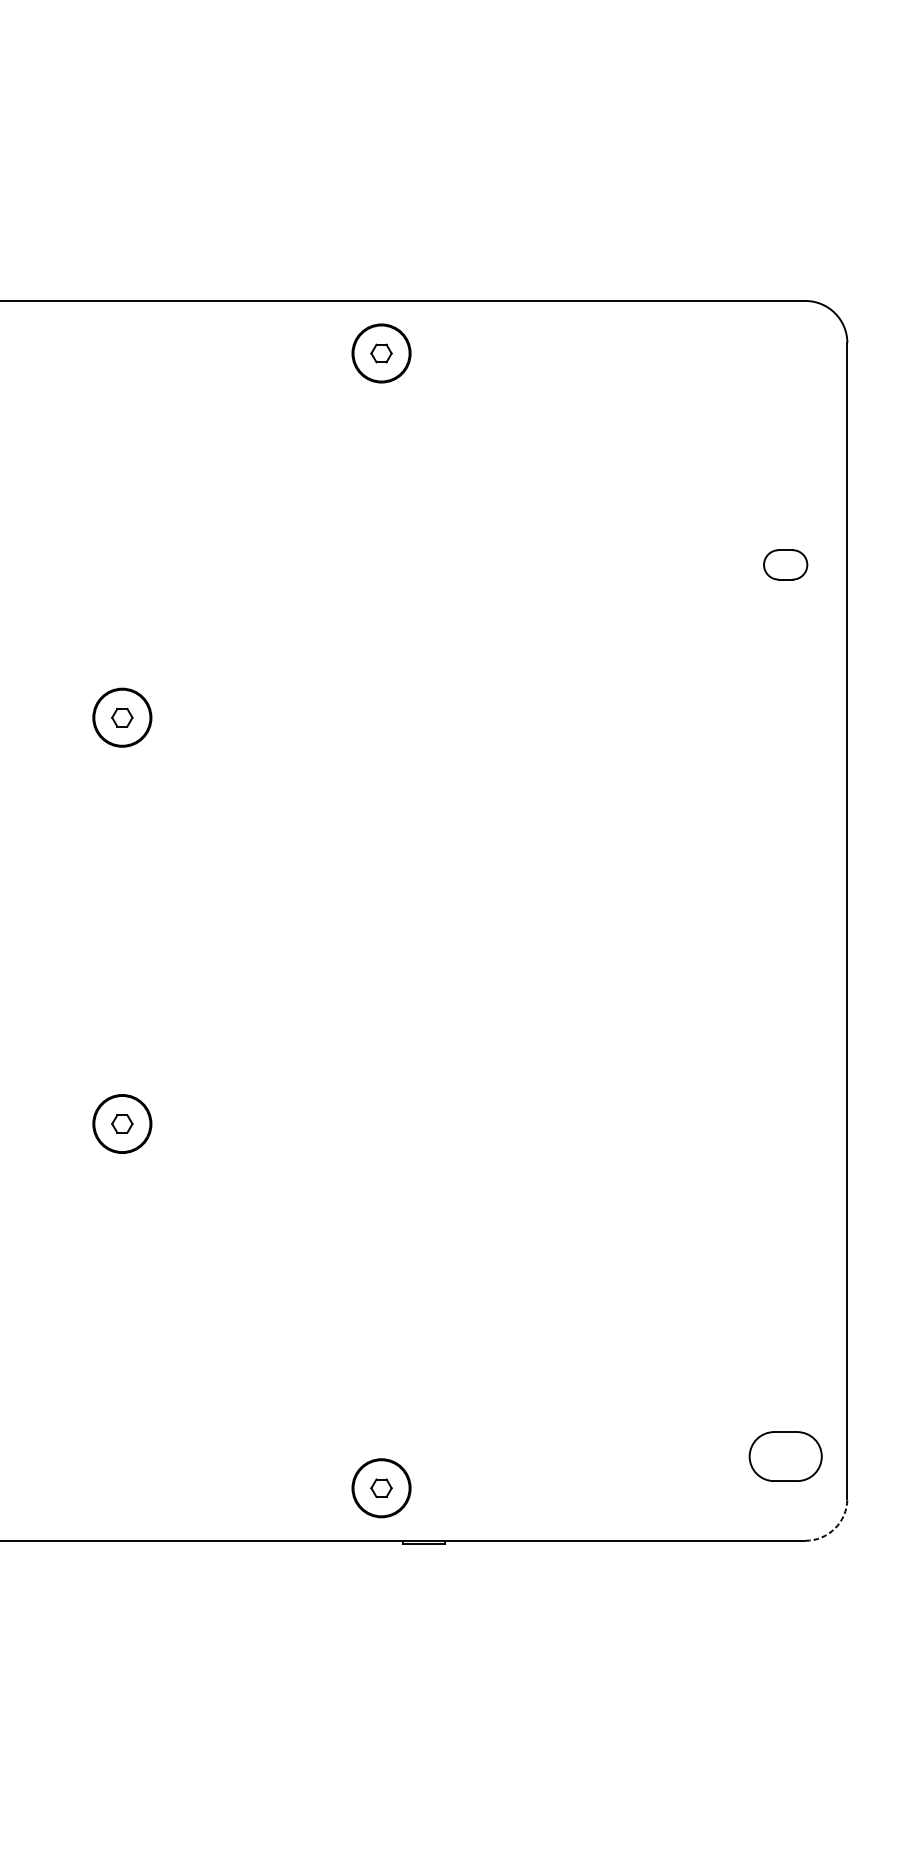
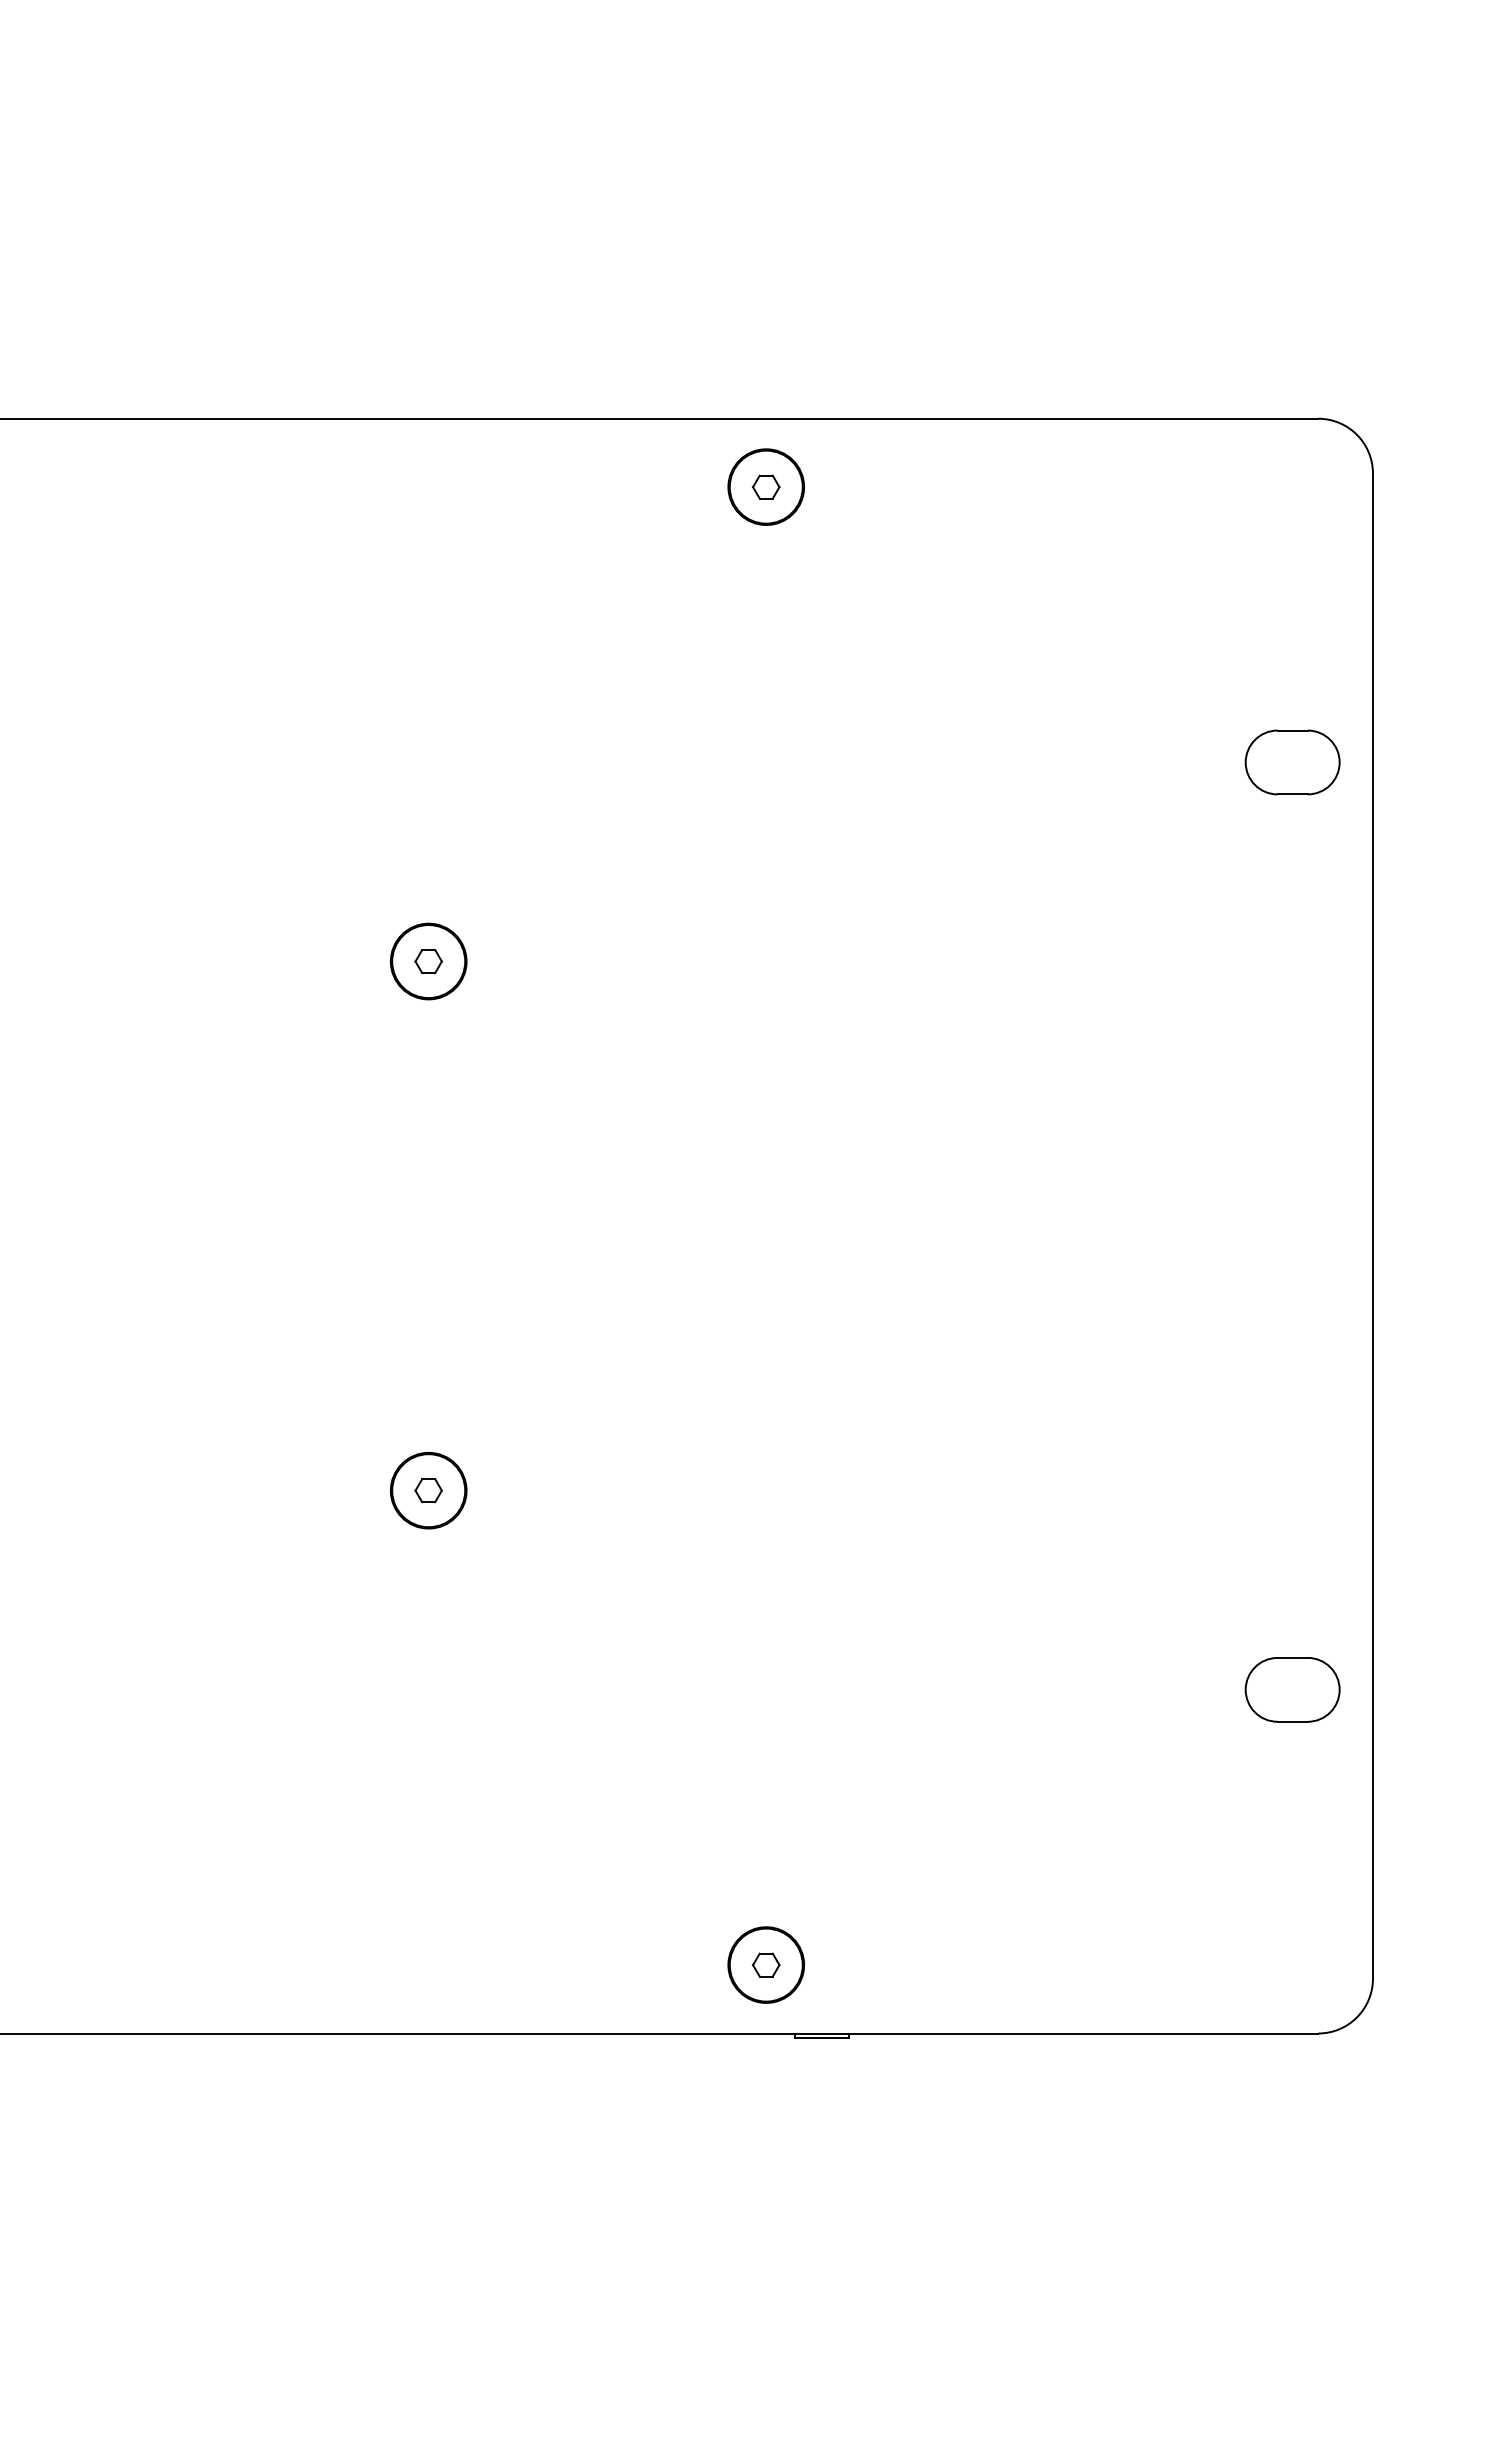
part: (785, 564) -> (1292, 762), size x1.67
part: (785, 1456) -> (1292, 1689), moved
arc: (834, 1528) -> (1356, 2017), dashed -> solid

